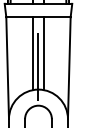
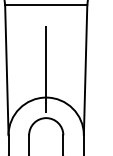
line: (33, 53) -> (39, 51), removed
line: (43, 53) -> (52, 51), removed

